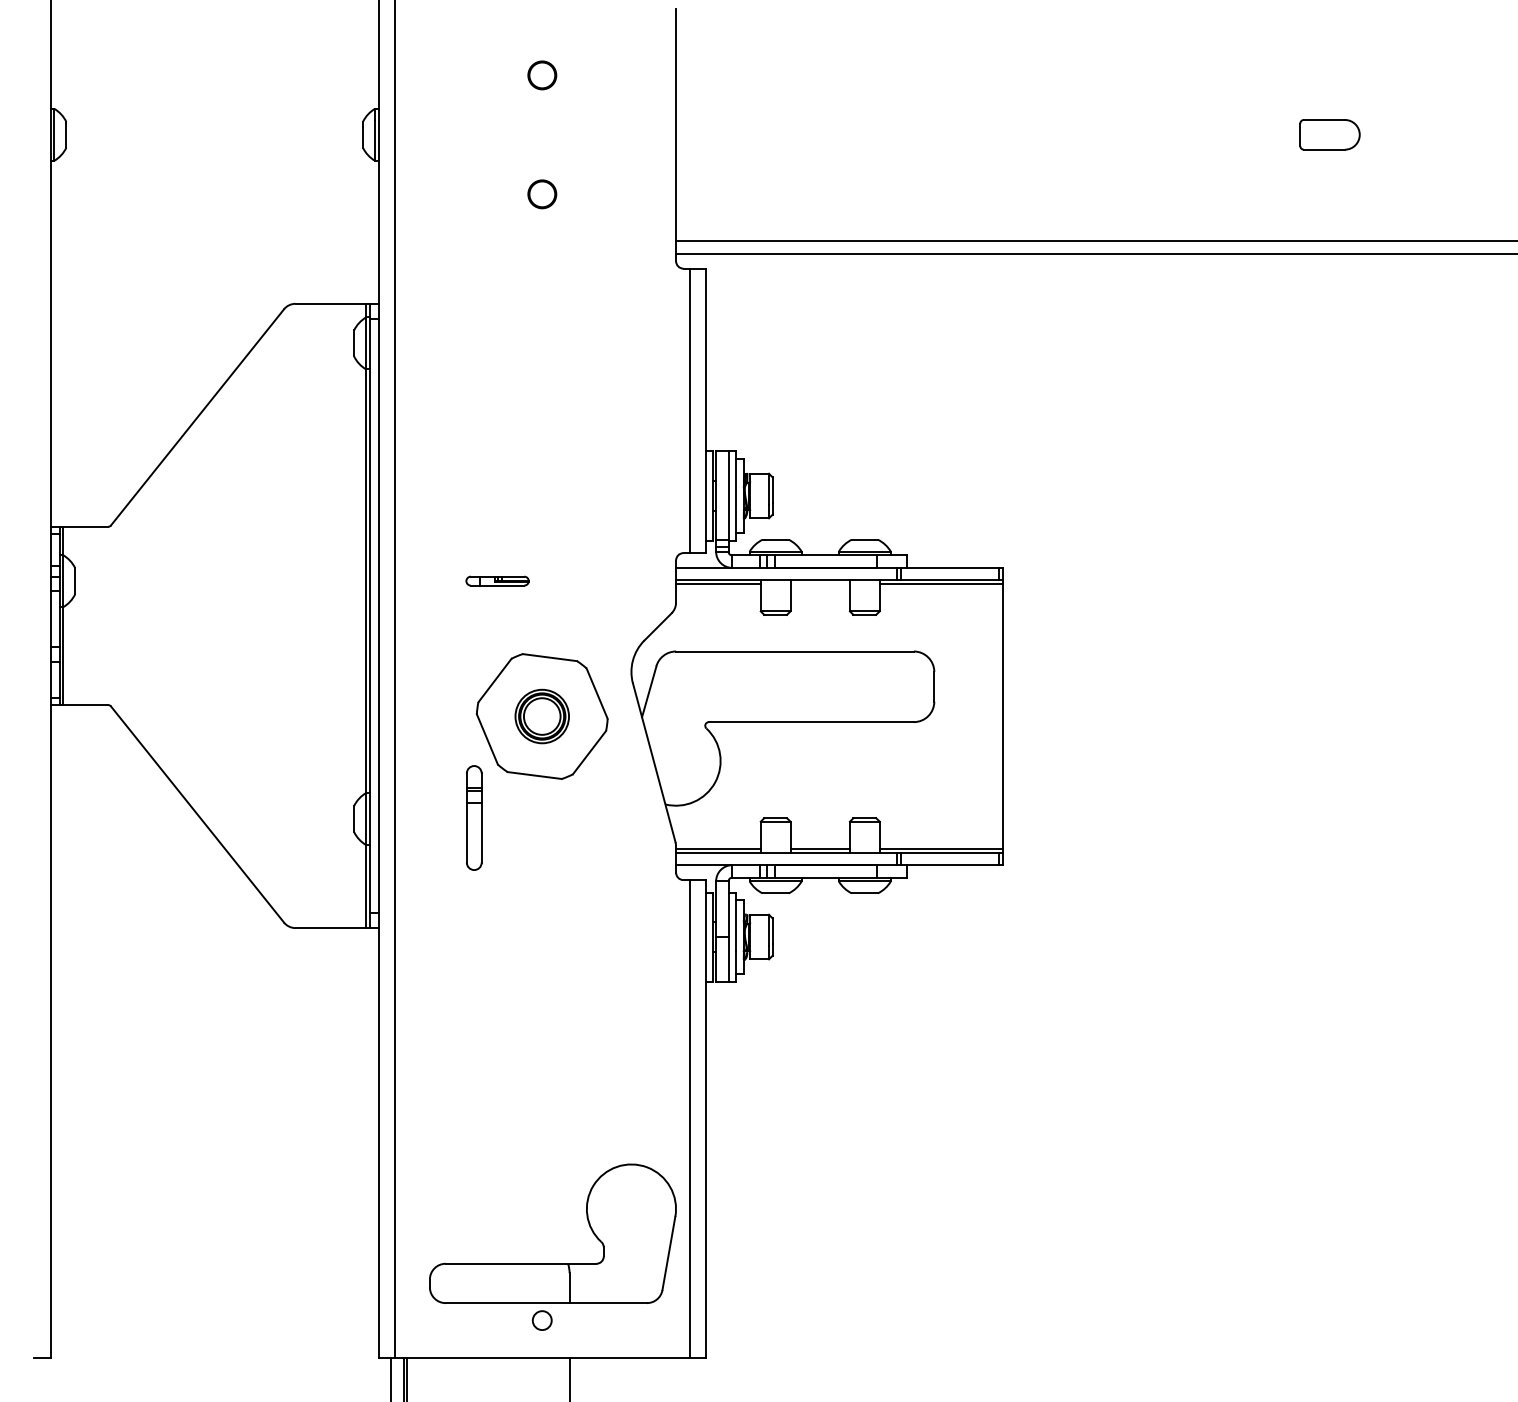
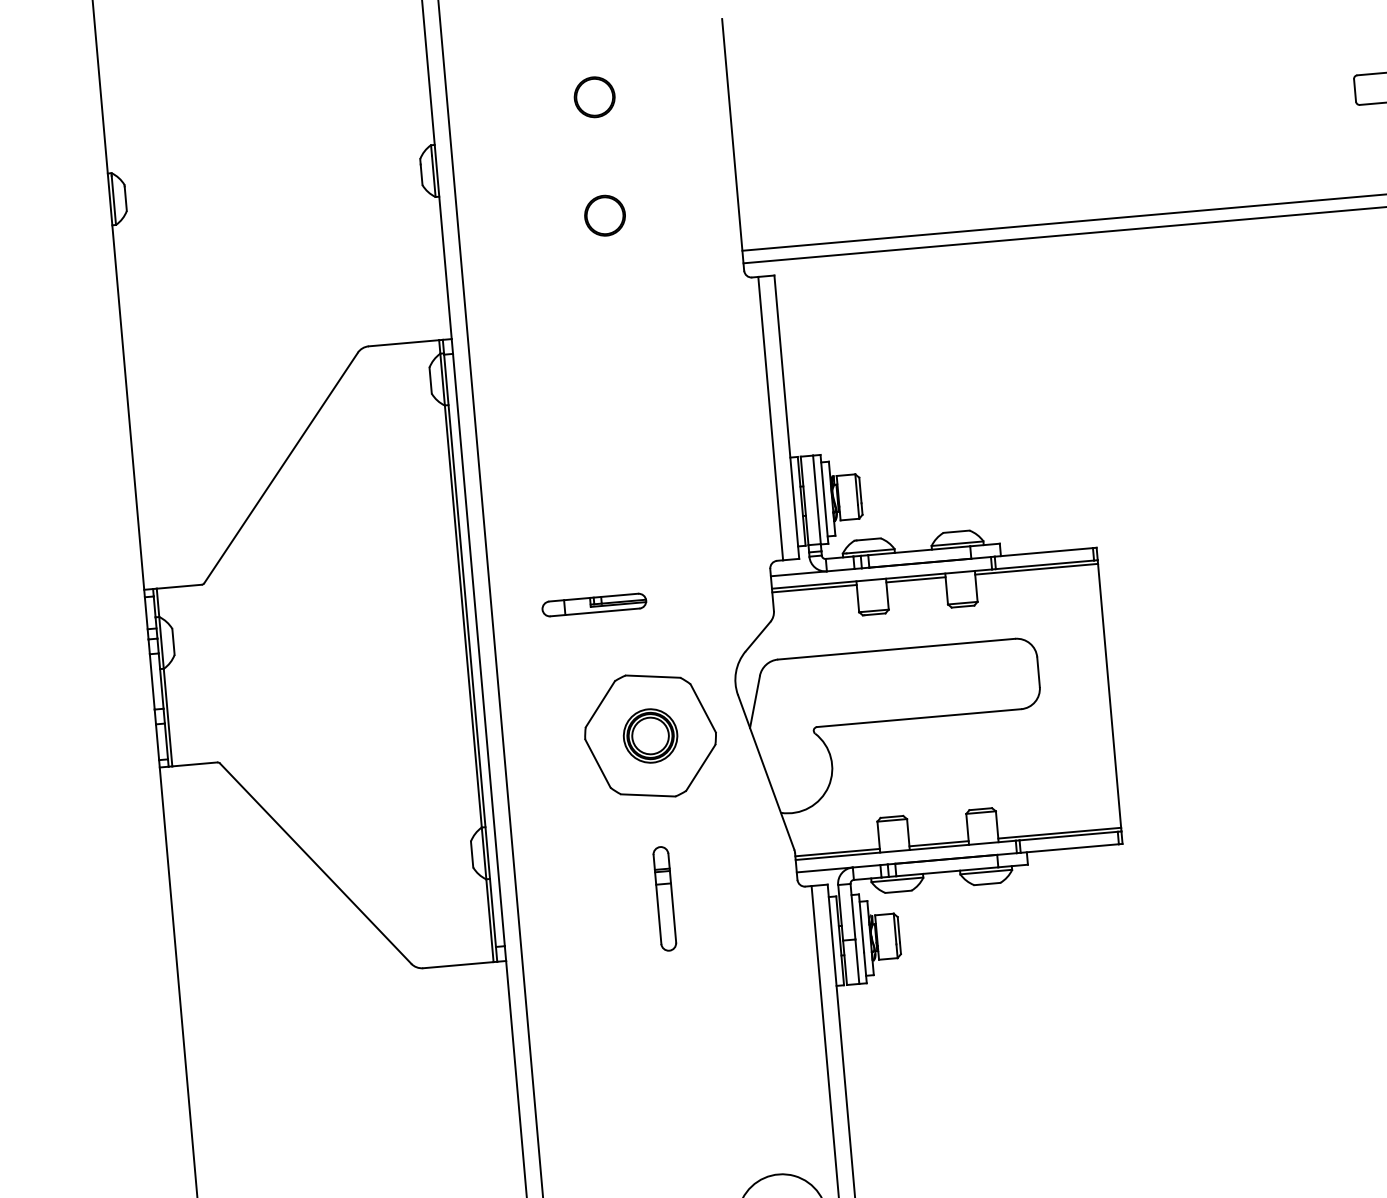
part: (542, 75) -> (594, 97), size x1.43
part: (542, 194) -> (605, 215), size x1.43
part: (497, 580) -> (594, 604), size x1.67
line: (820, 584) -> (916, 580), added
part: (474, 817) -> (665, 898), moved

